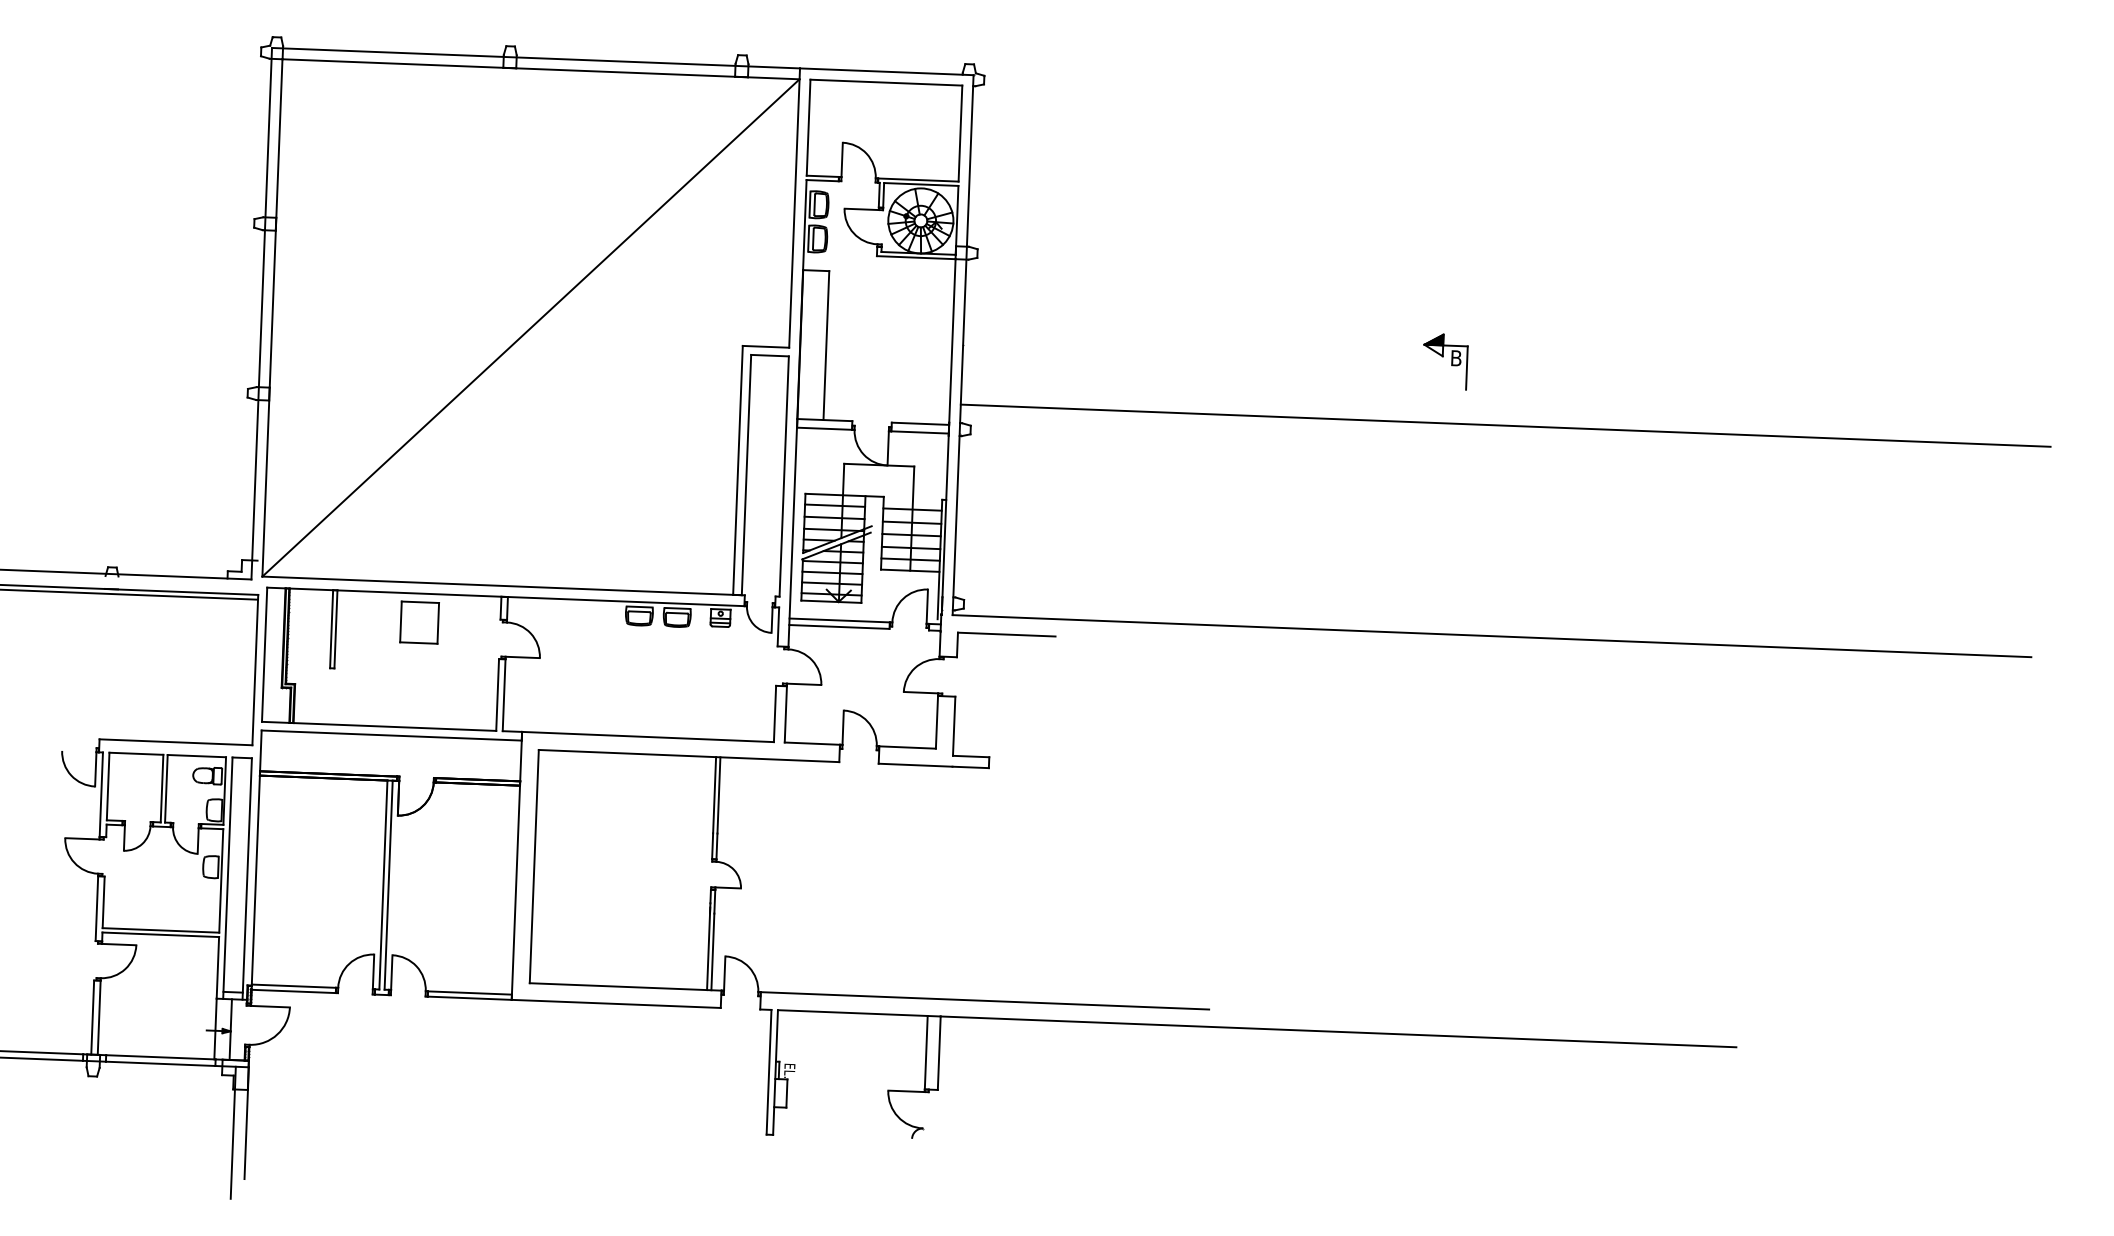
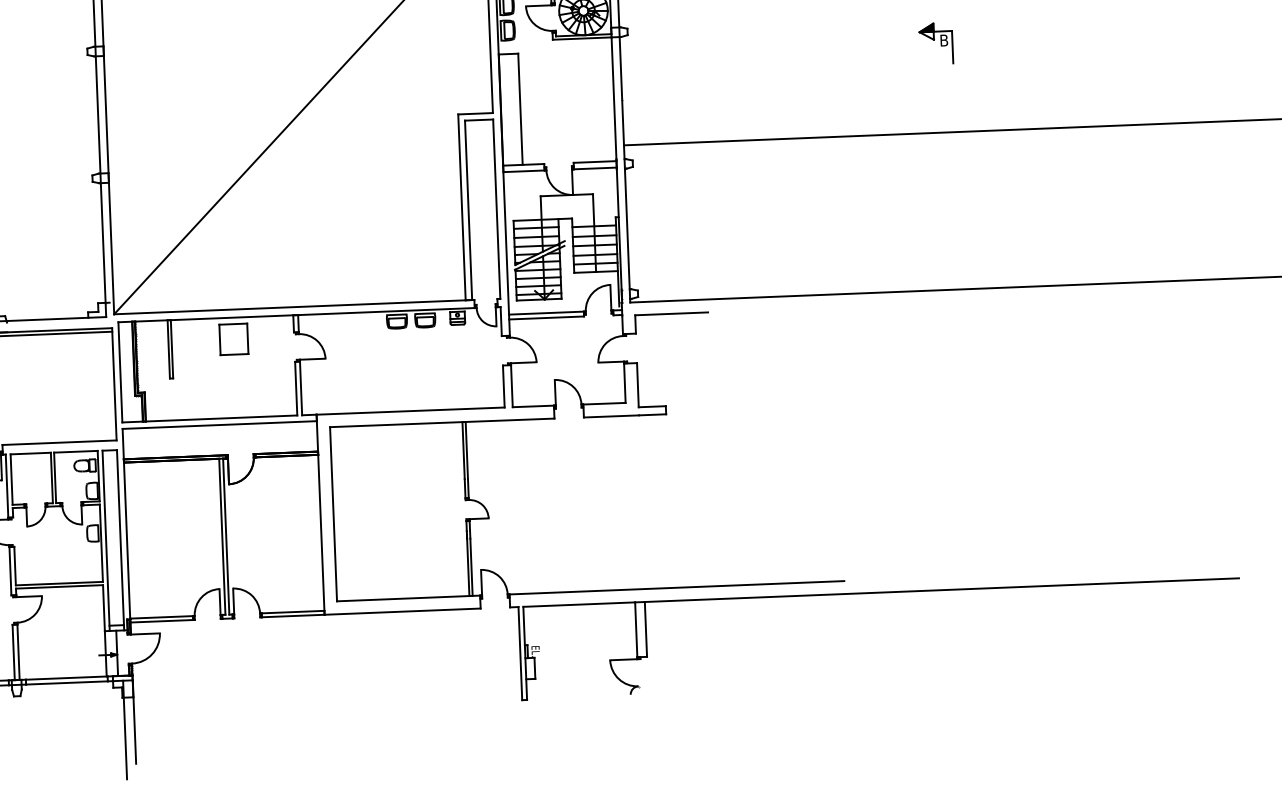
part: (1445, 361) -> (936, 43), moved

